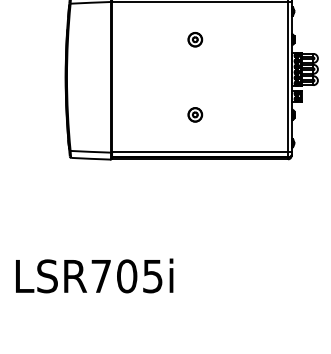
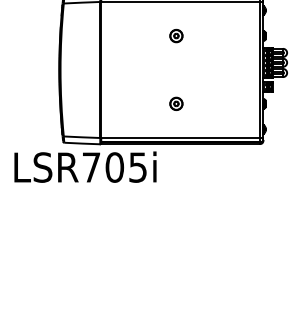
text: (94, 275) -> (85, 166), moved

